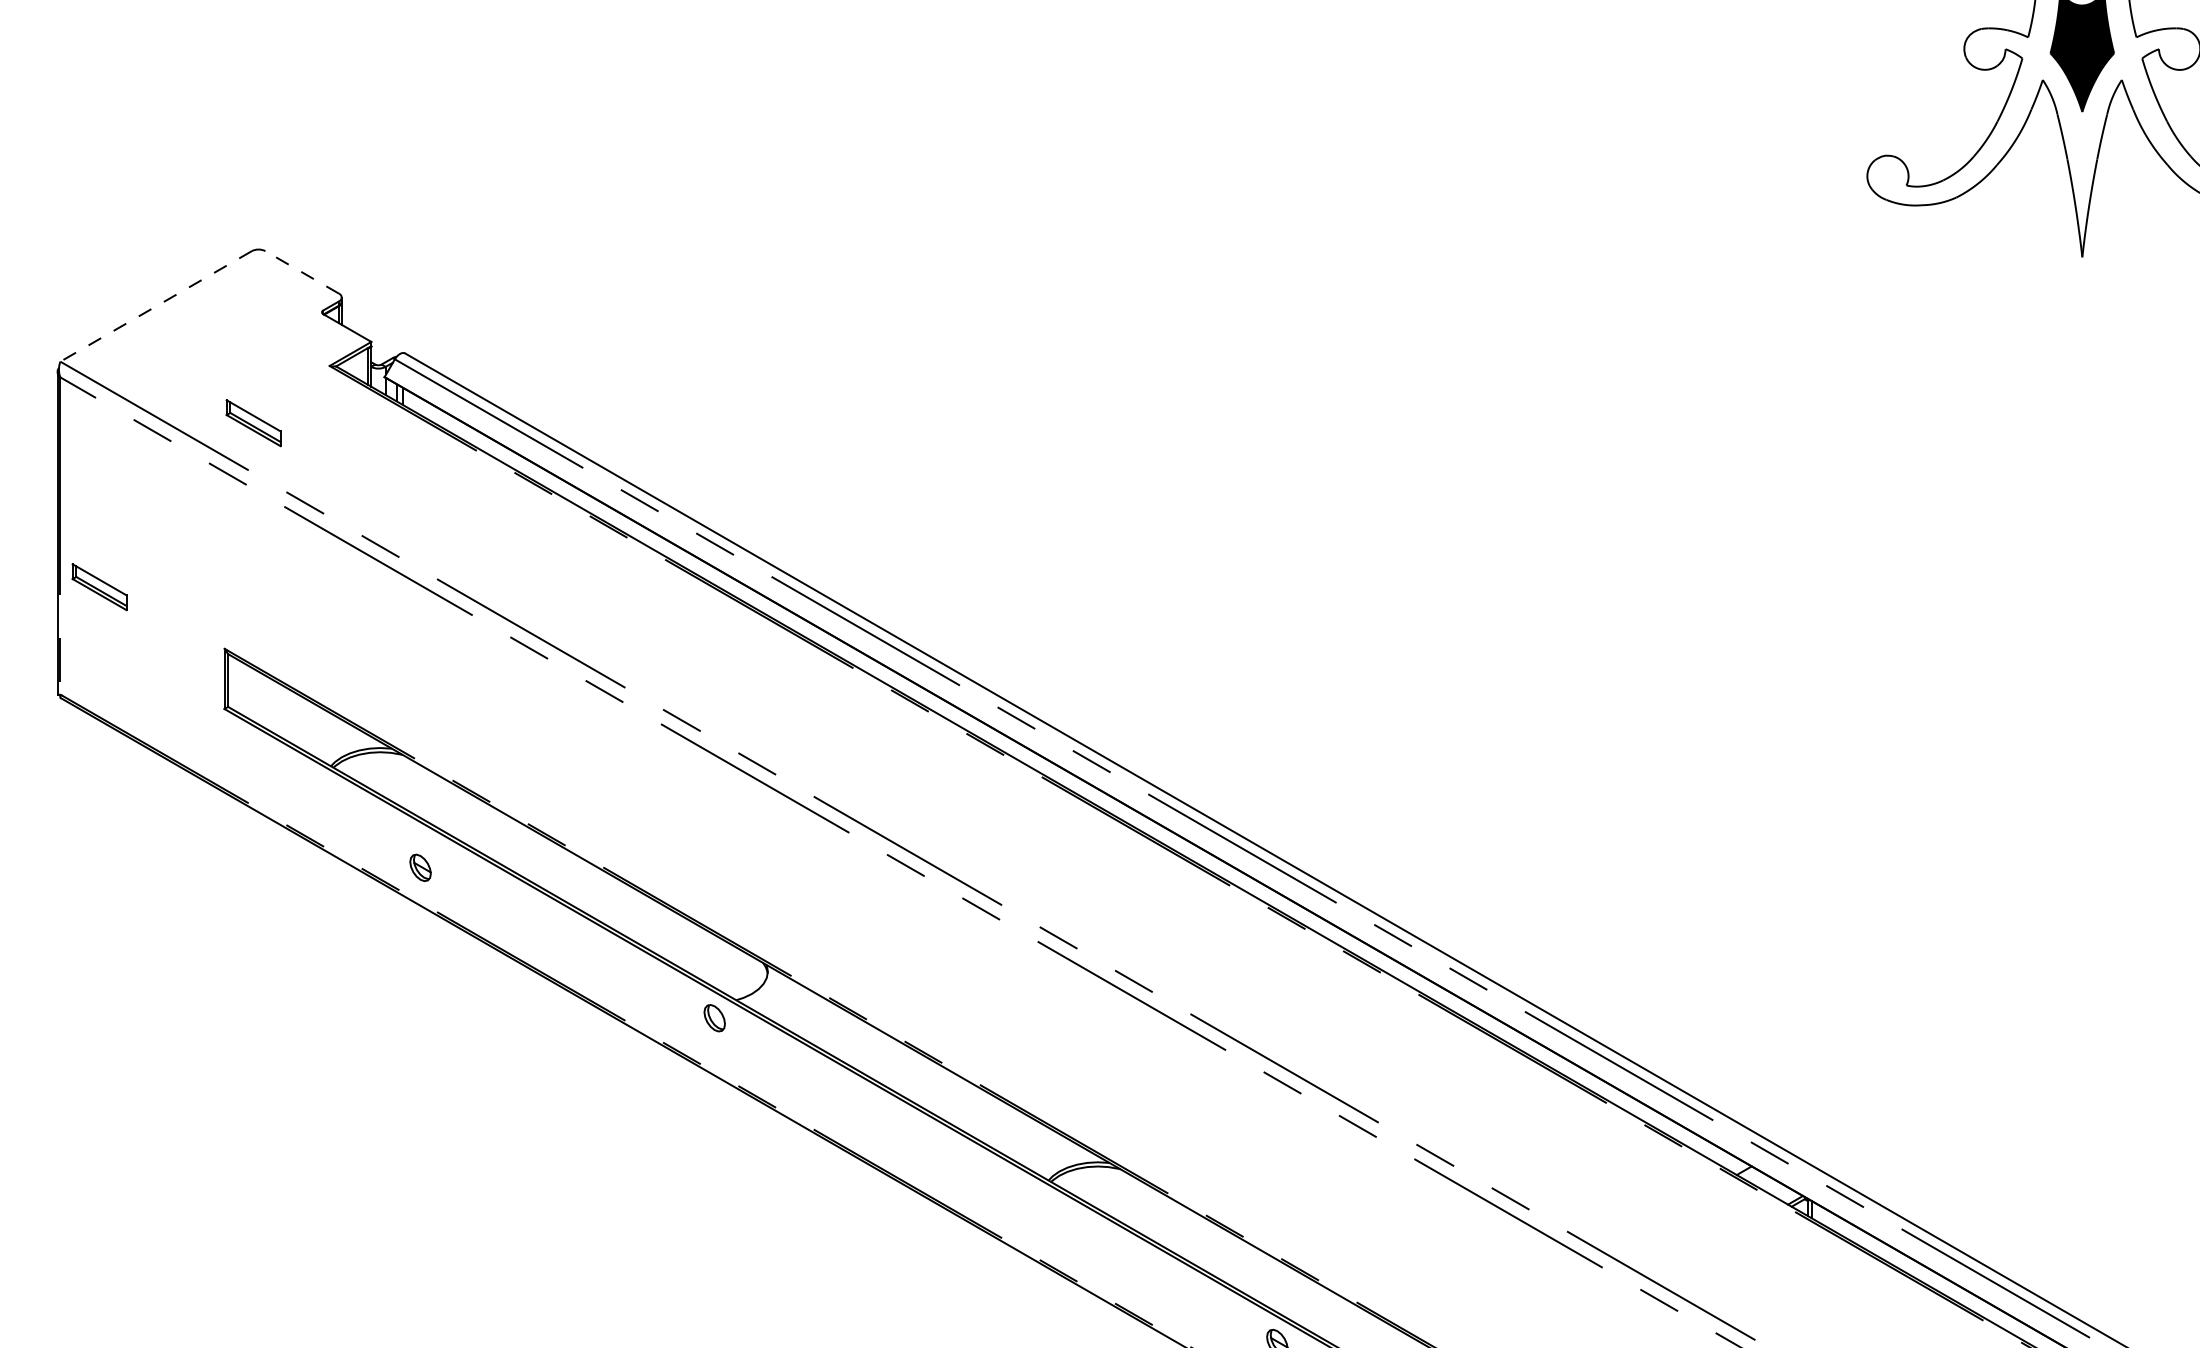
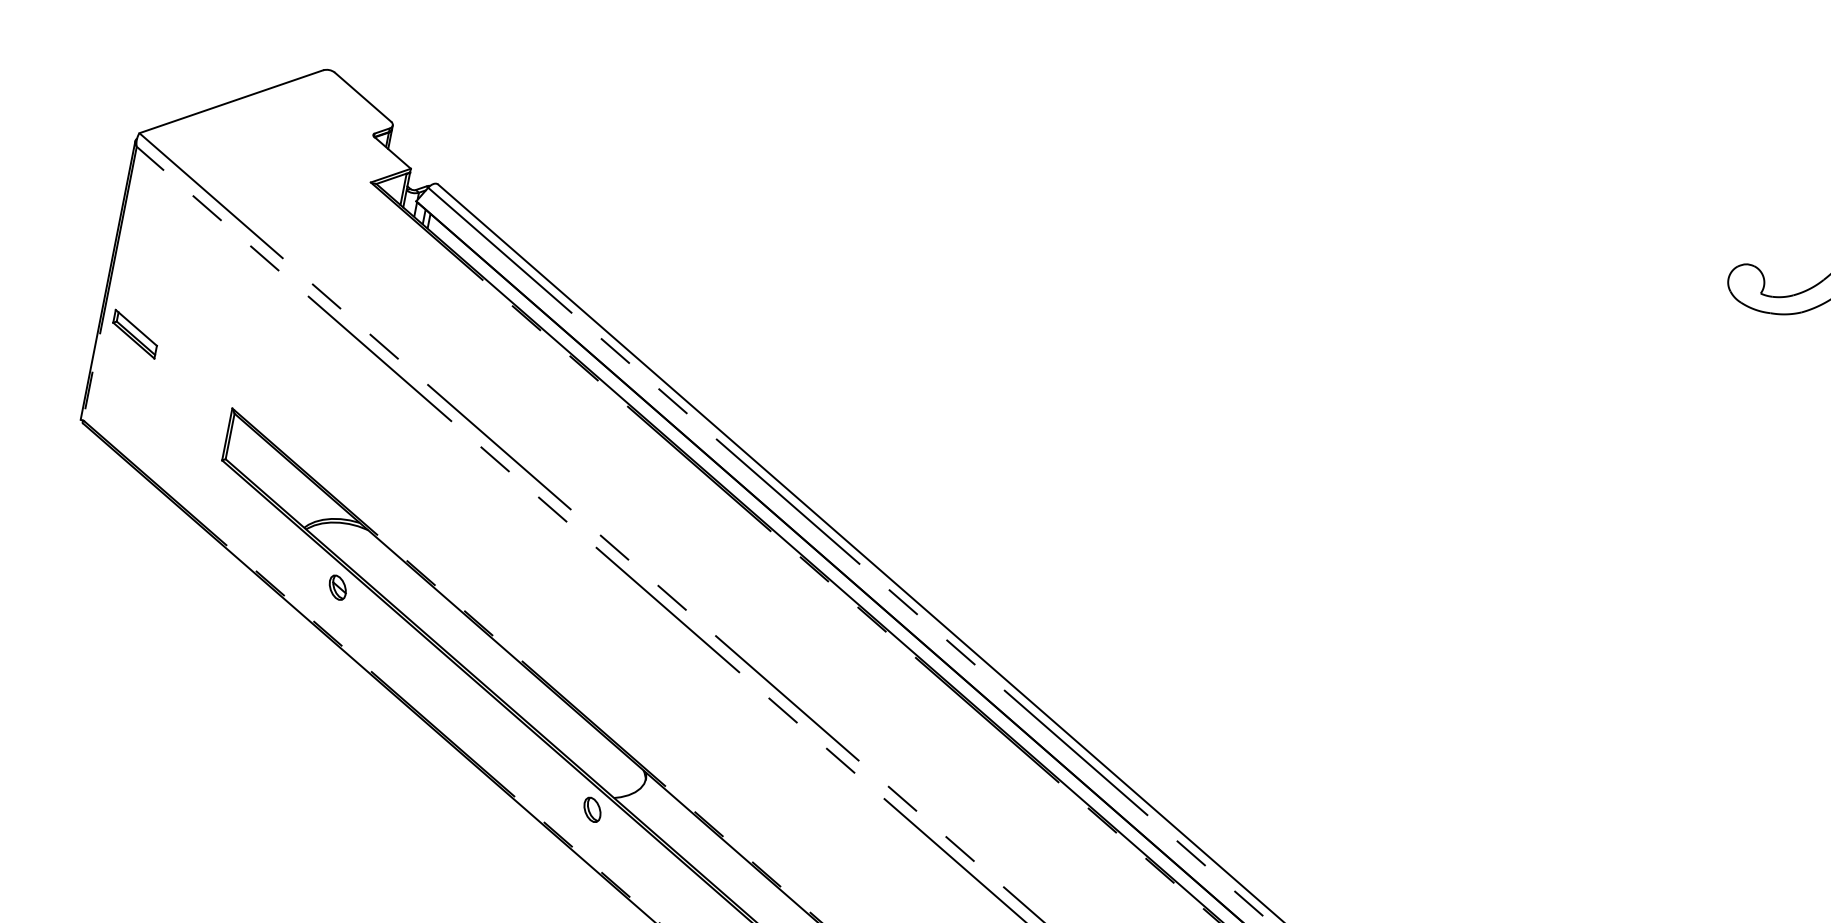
line: (301, 272) -> (362, 97), dashed -> solid
line: (155, 306) -> (230, 101), dashed -> solid
part: (253, 423) -> (295, 219), removed
part: (420, 867) -> (337, 587), moved

